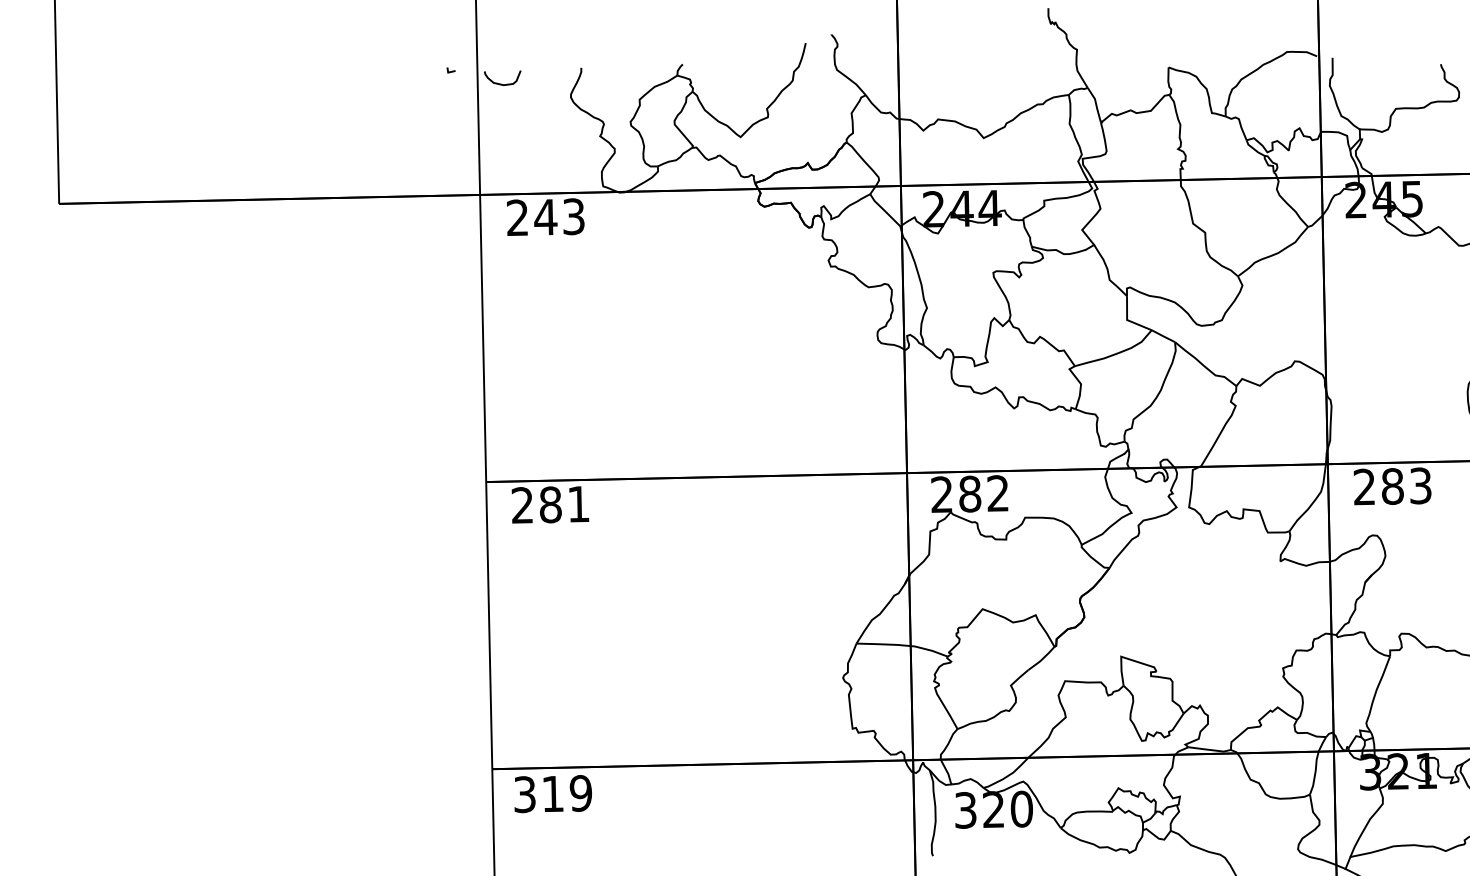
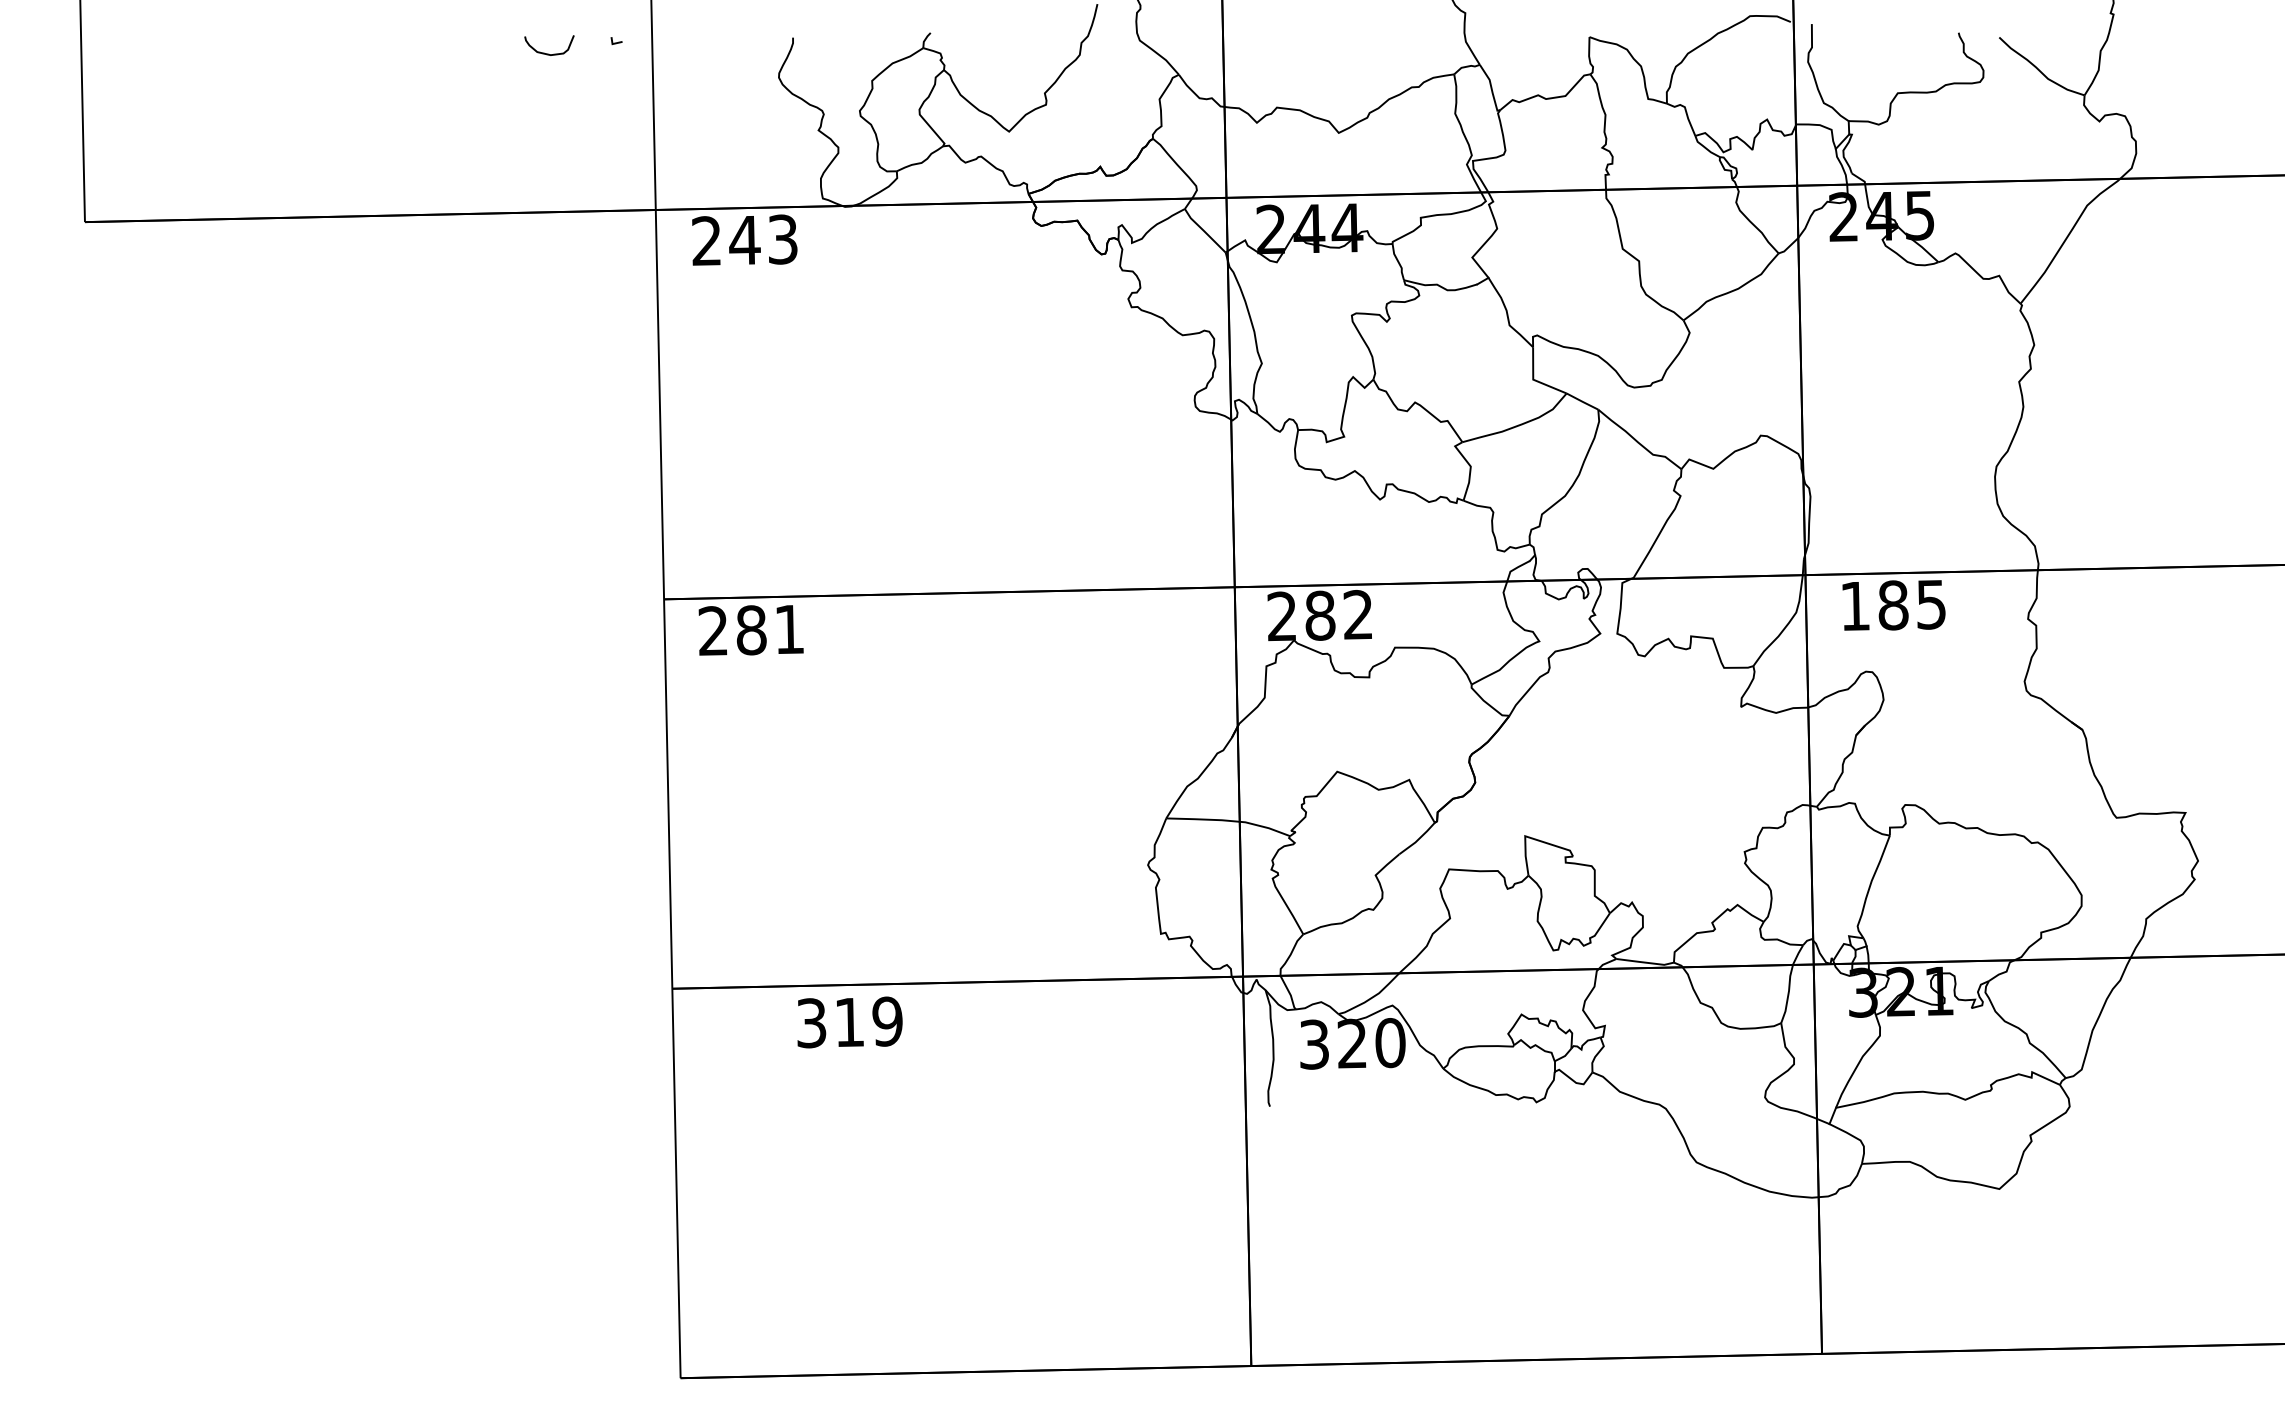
curve: (502, 83) -> (548, 53), moved
text: (1392, 485) -> (1892, 604), 283 -> 185
text: (552, 794) -> (849, 1022), moved

